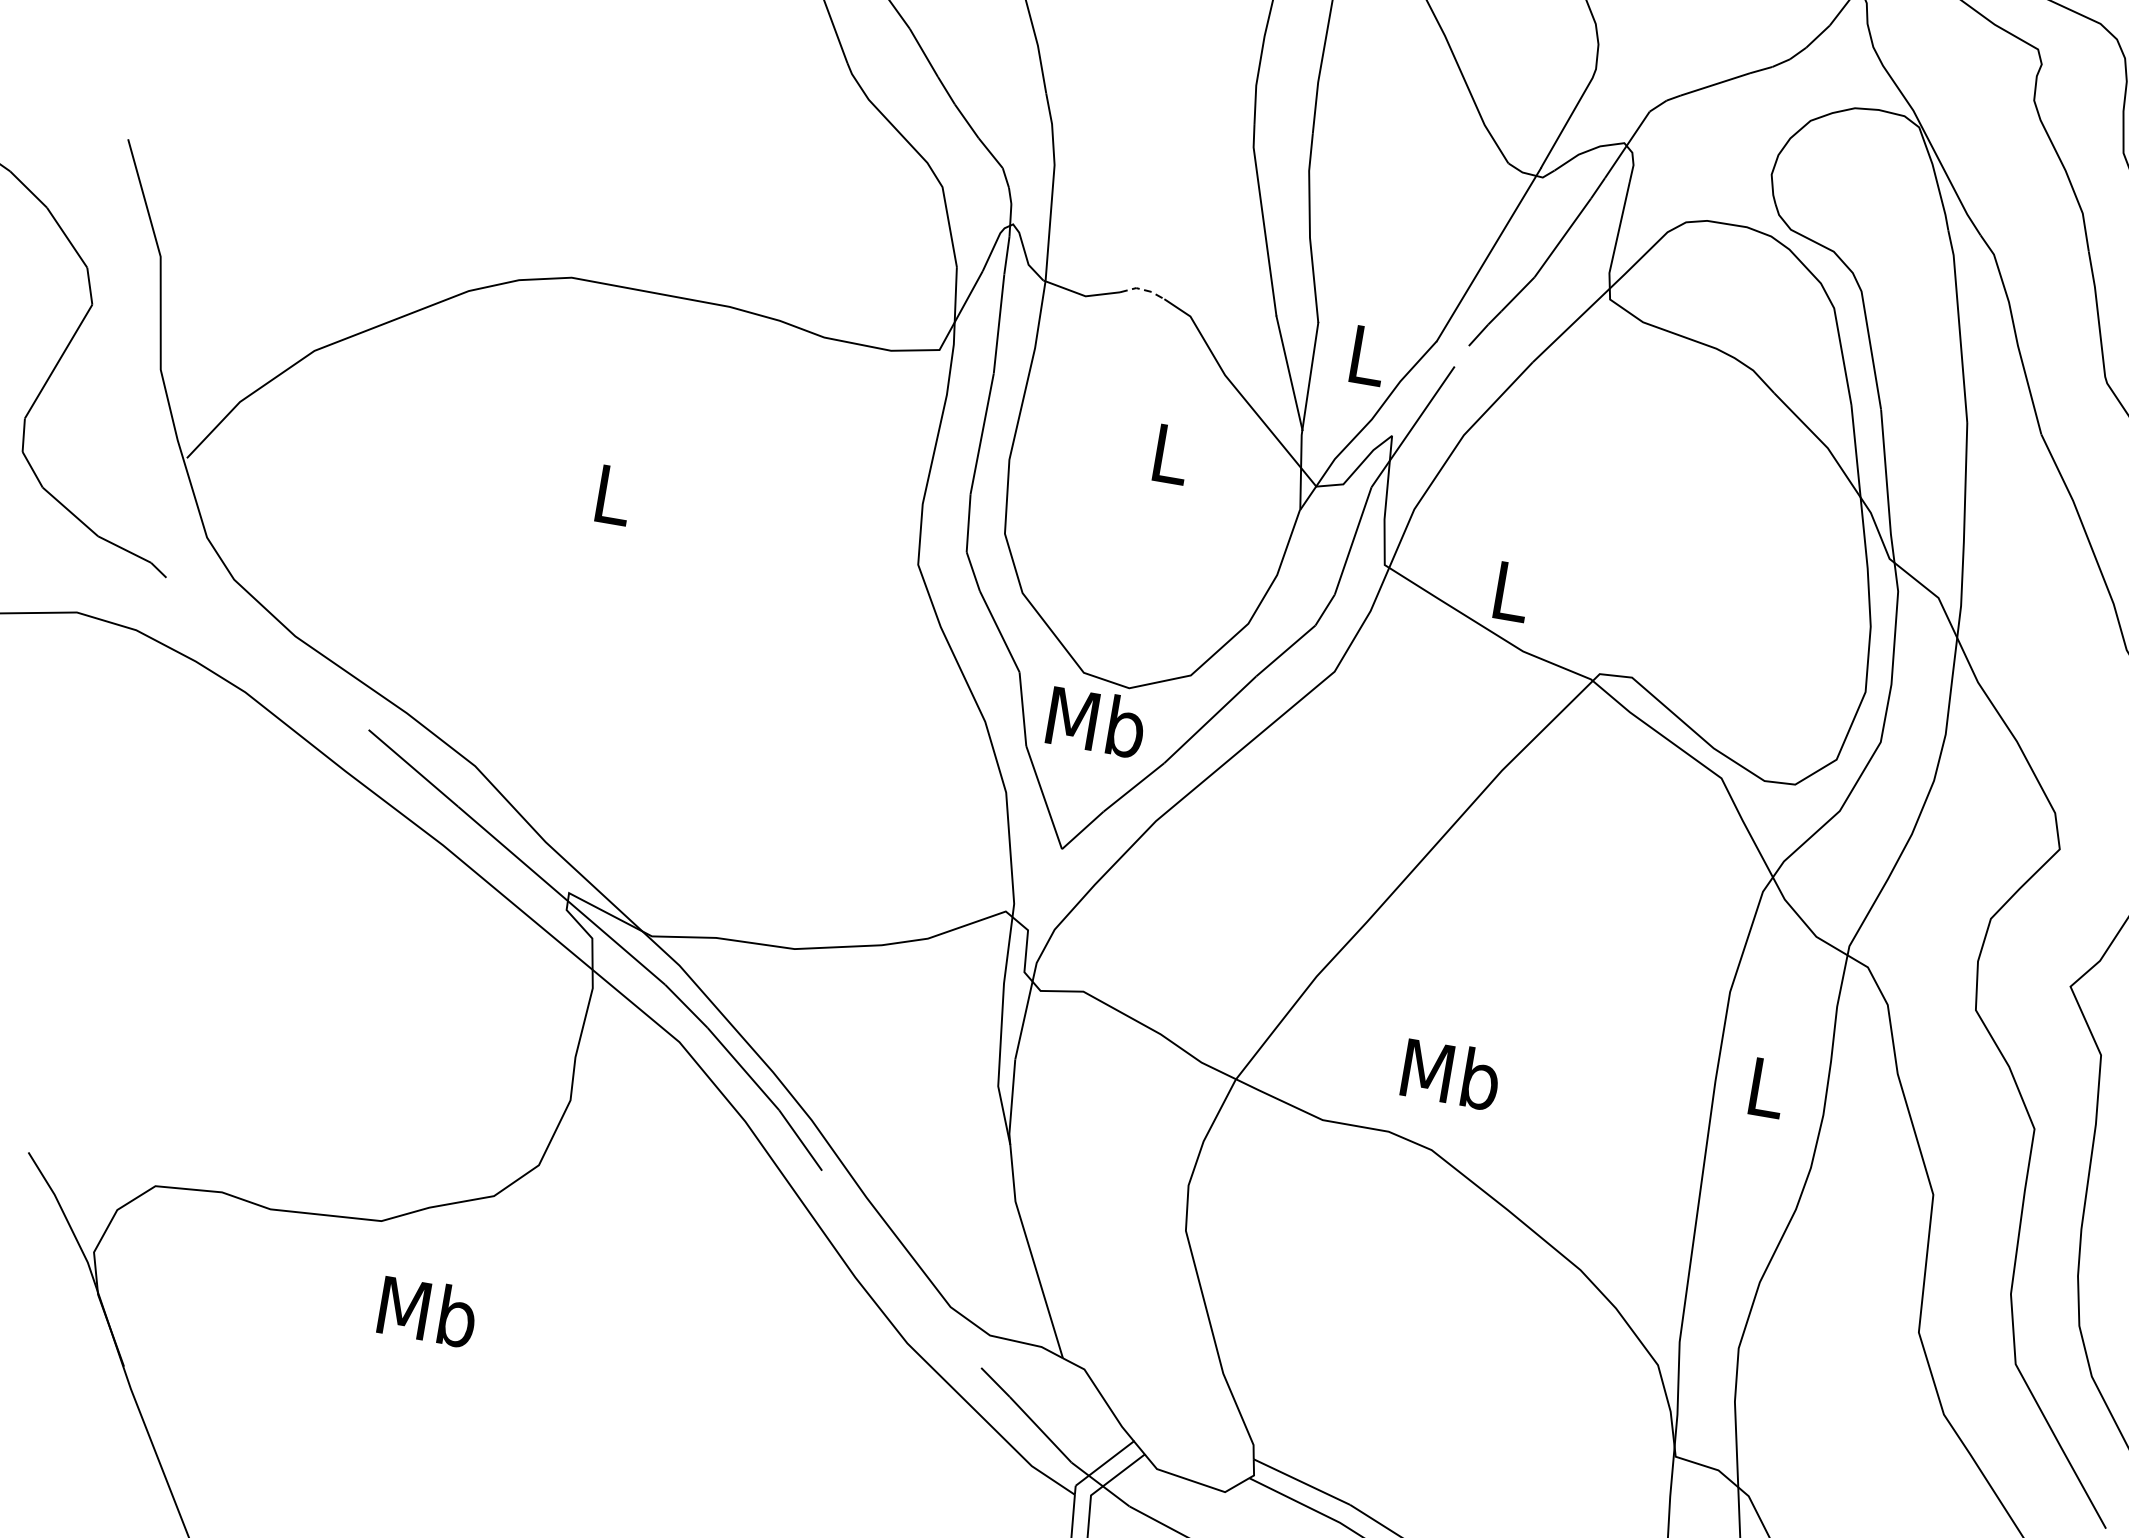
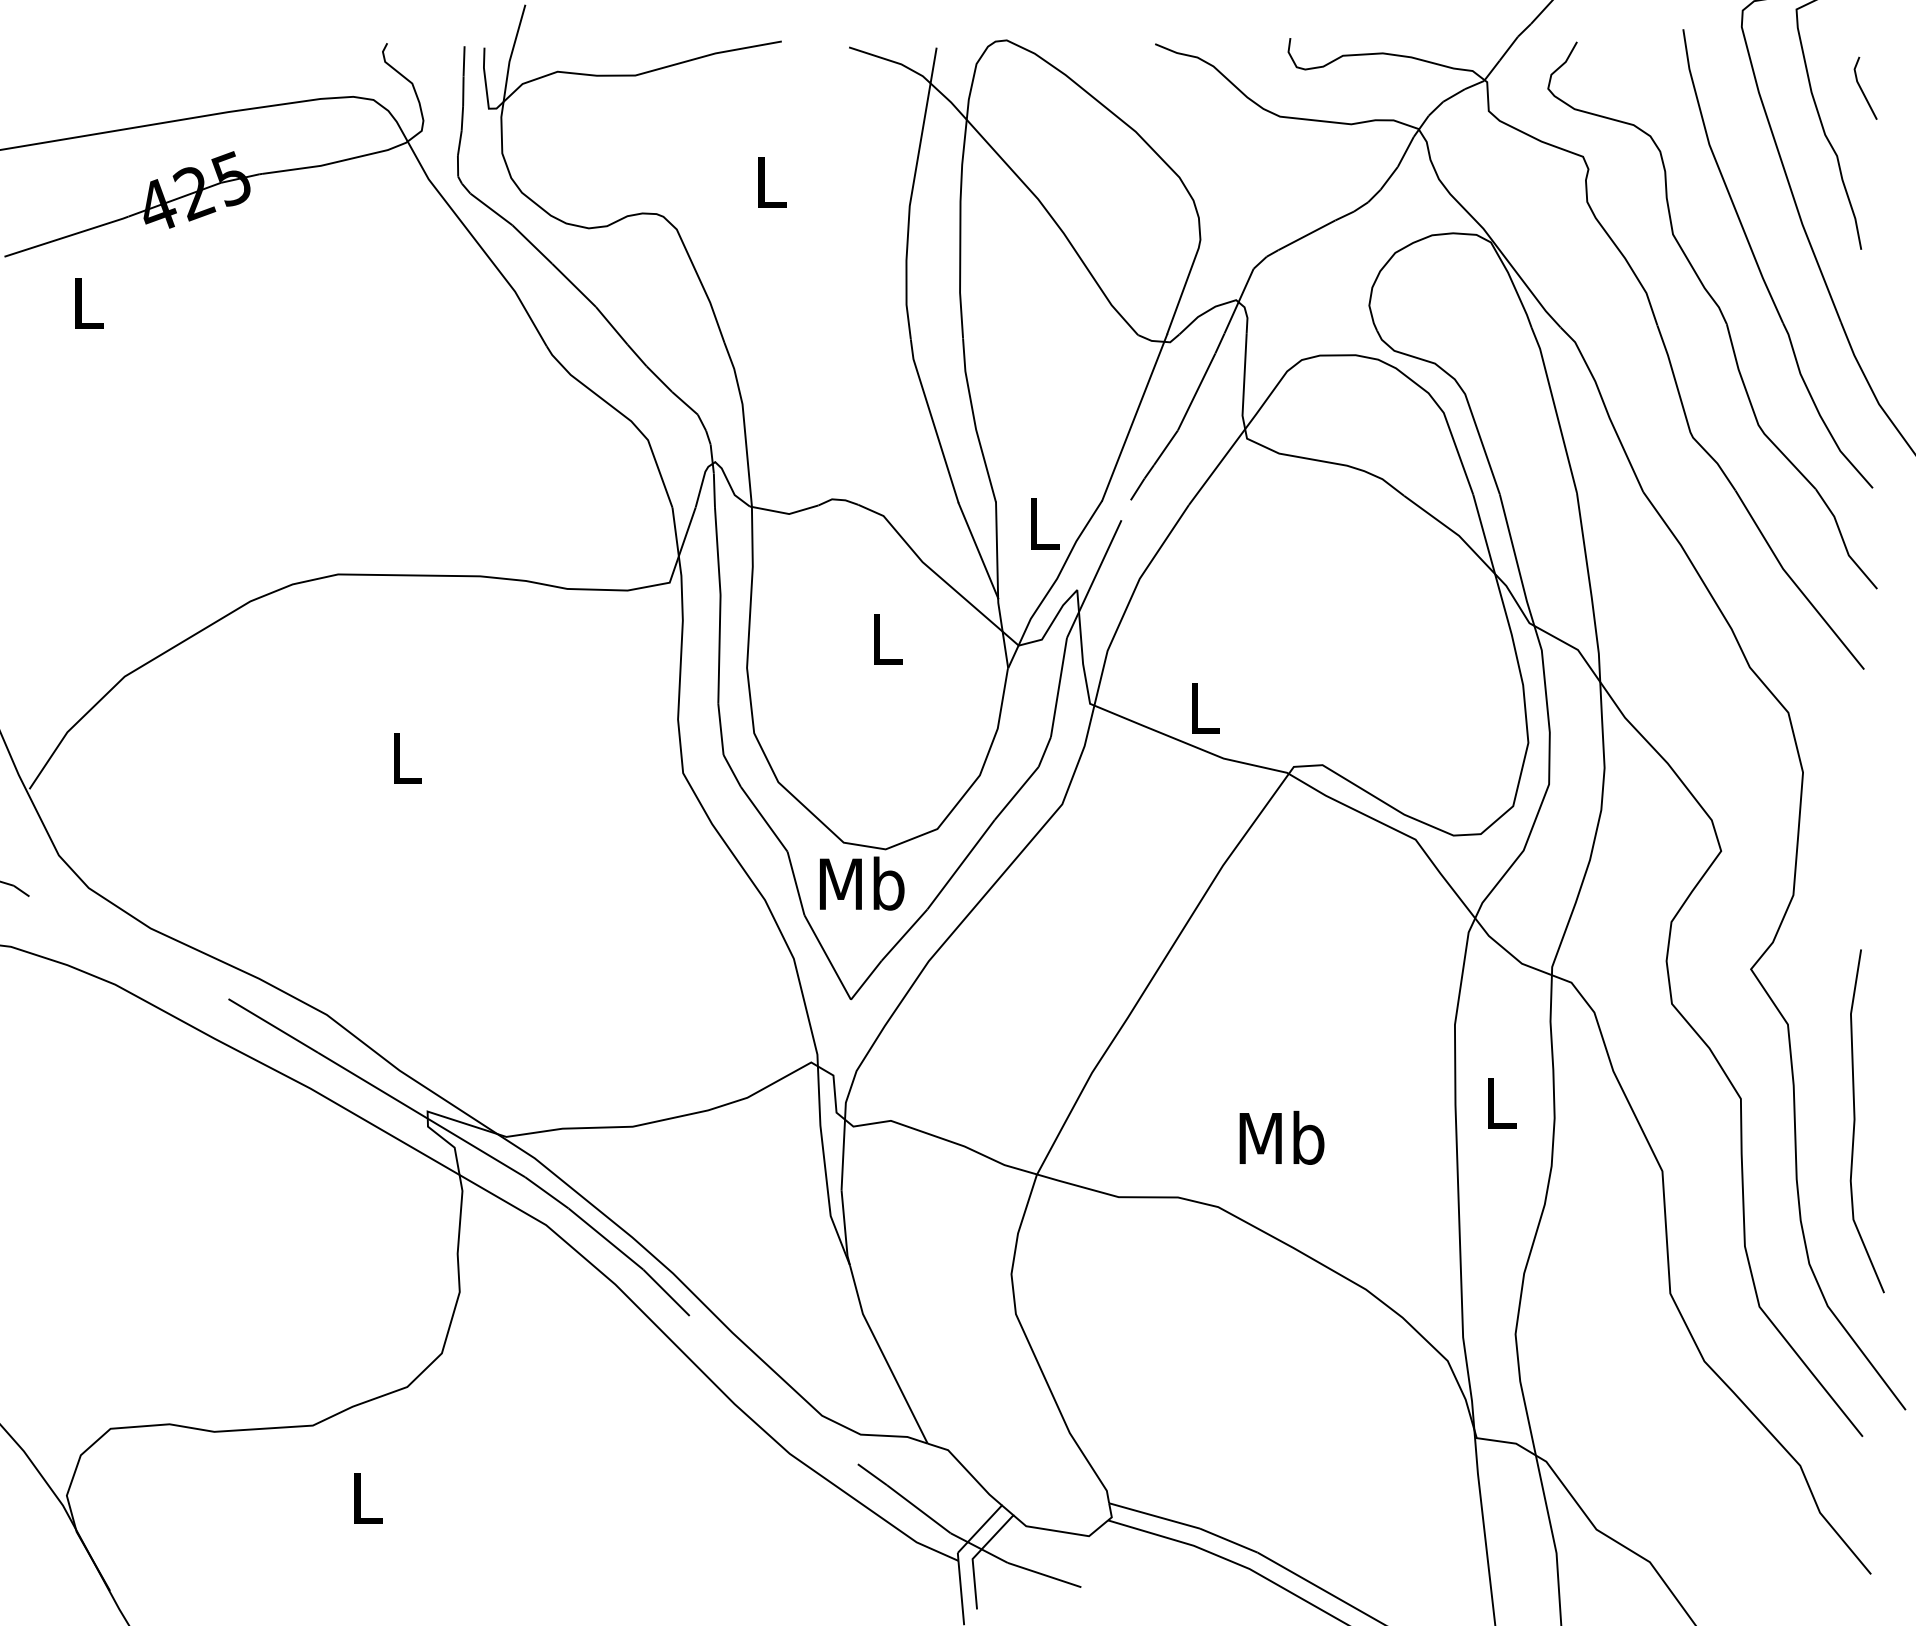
line: (1143, 289) -> (838, 499), dashed -> solid
text: (1450, 1073) -> (1281, 1137), moved
text: (427, 1311) -> (366, 1497), Mb -> L

